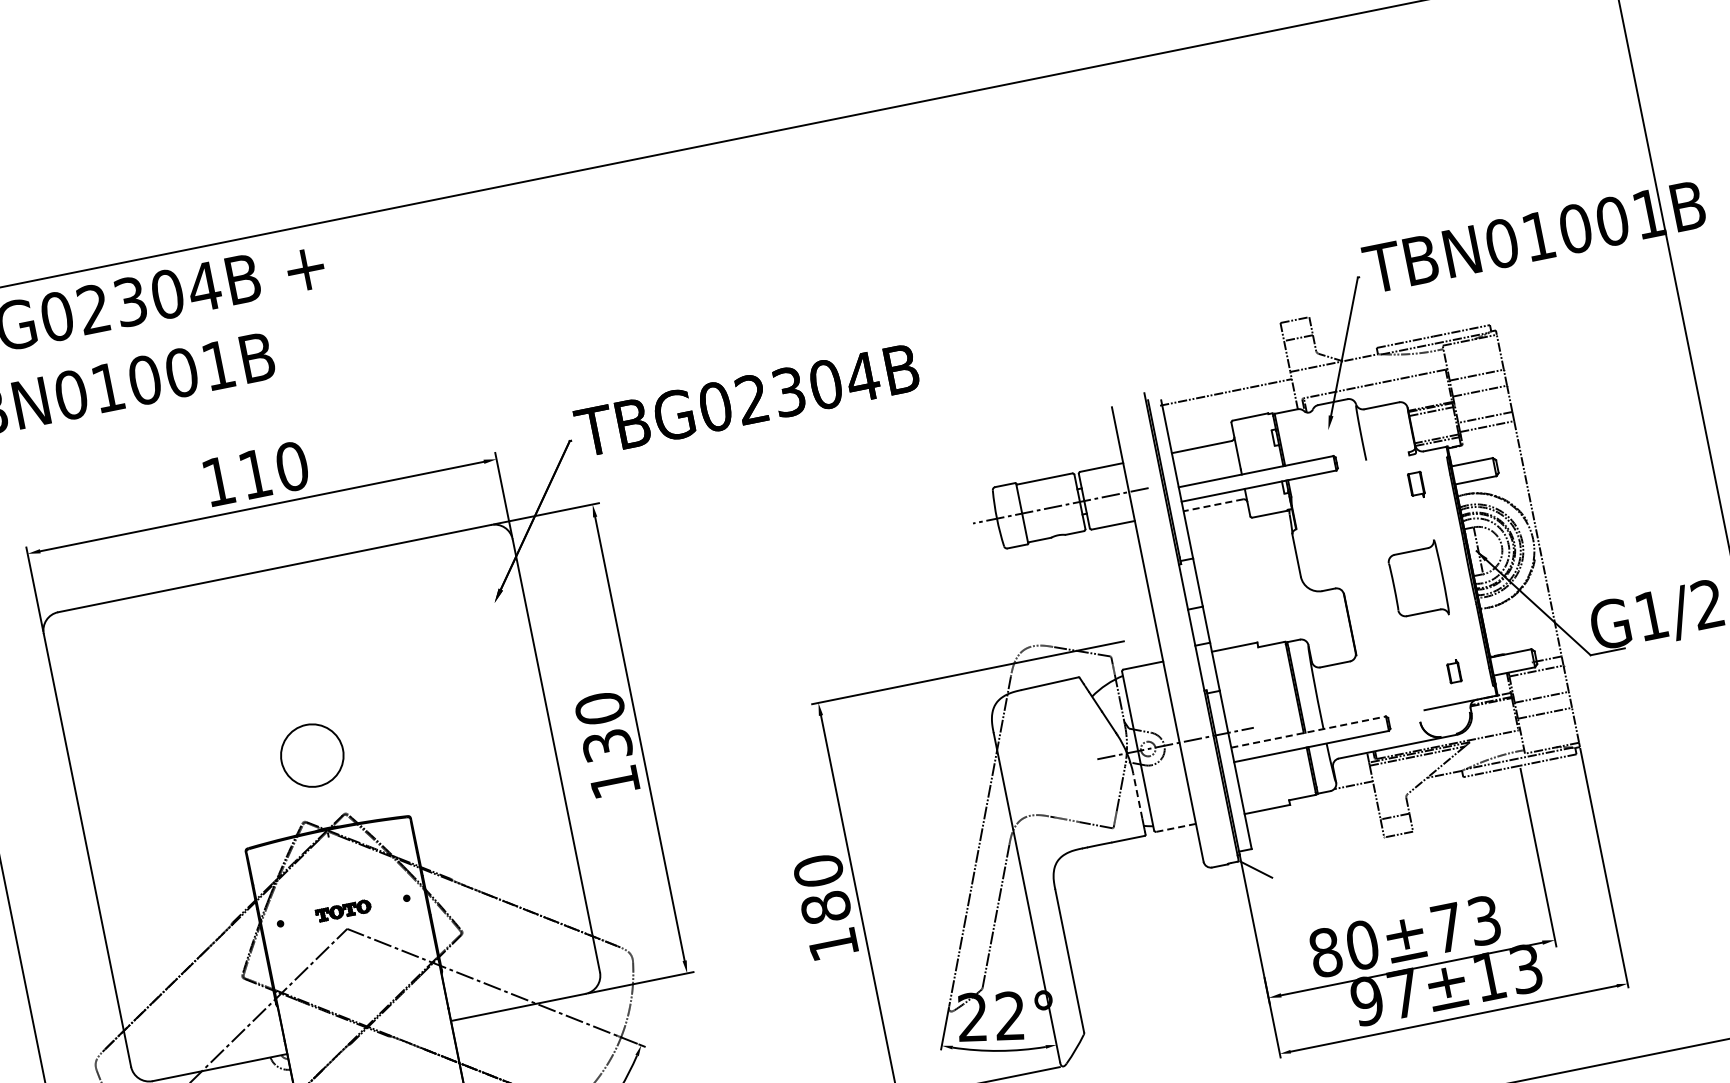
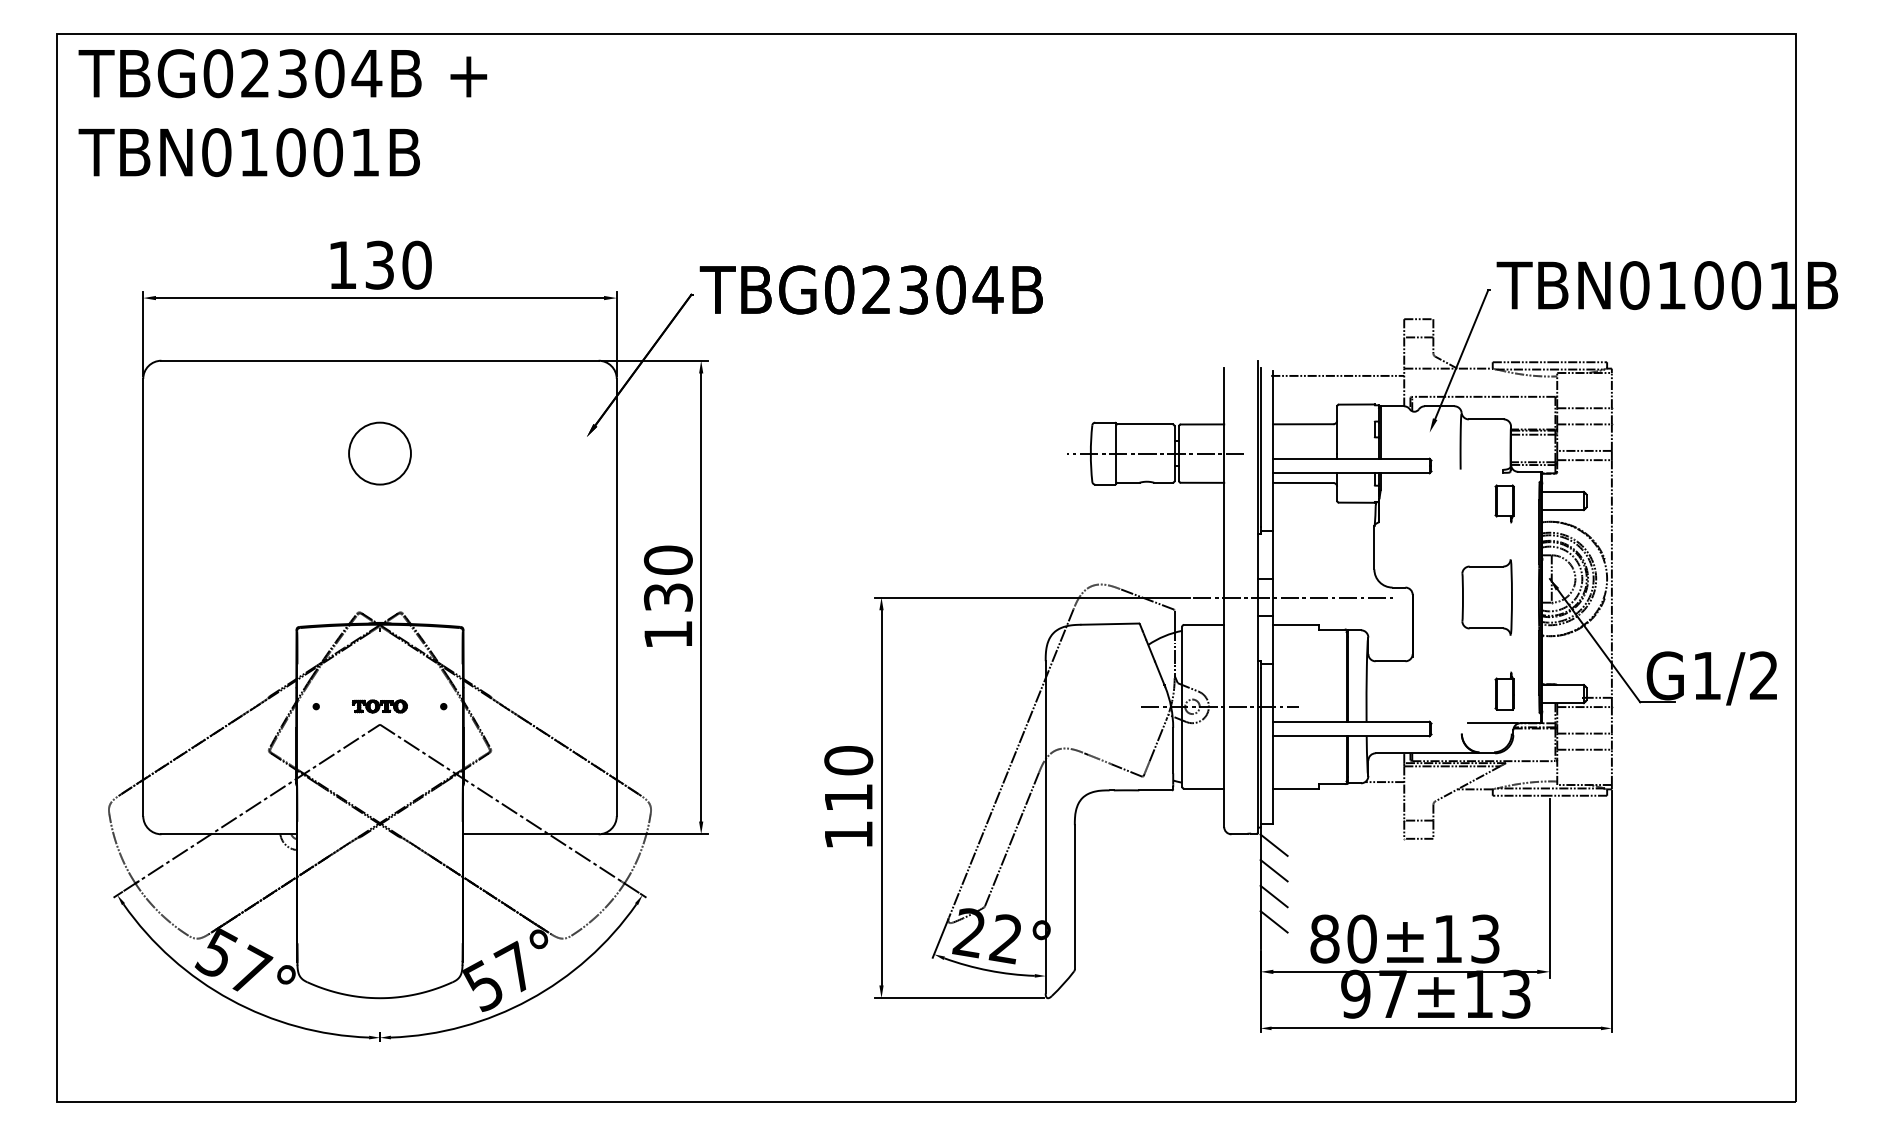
text: (254, 473) -> (379, 264), 110 -> 130
part: (1416, 485) -> (1504, 503), size x1.43
line: (1212, 504) -> (1302, 482), dashed -> solid
line: (1225, 620) -> (1292, 597), added
part: (1453, 670) -> (1504, 690), size x1.67
line: (1309, 731) -> (1352, 721), dashed -> solid
circle: (311, 755) -> (379, 453), moved
line: (1138, 796) -> (1173, 750), dashed -> solid
line: (1175, 827) -> (1203, 788), dashed -> solid
line: (1261, 894) -> (1273, 870), added
text: (825, 907) -> (848, 797), 180 -> 110
line: (1266, 920) -> (1273, 896), added
text: (1446, 927) -> (1447, 938), 80±73 -> 80±13
line: (1271, 945) -> (1273, 921), added

